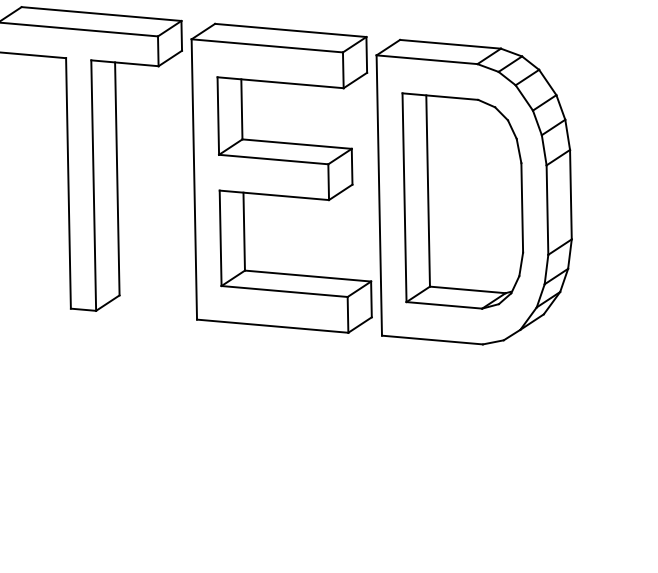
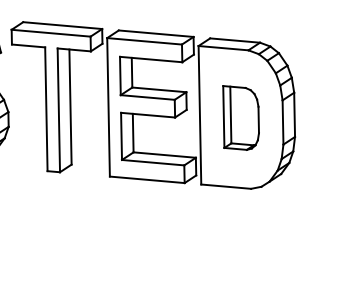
part: (461, 200) -> (240, 117), size x0.6

